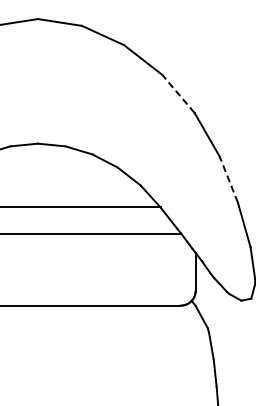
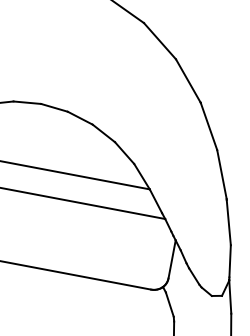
line: (178, 93) -> (188, 80), dashed -> solid
line: (228, 179) -> (221, 174), dashed -> solid

